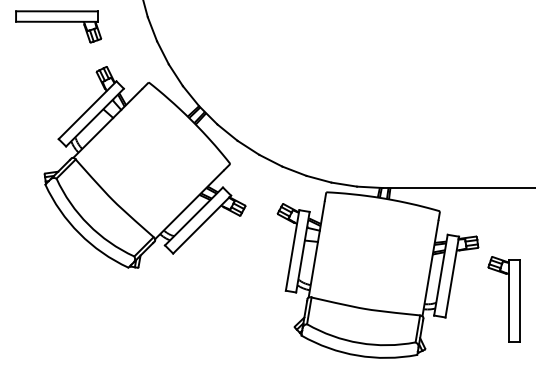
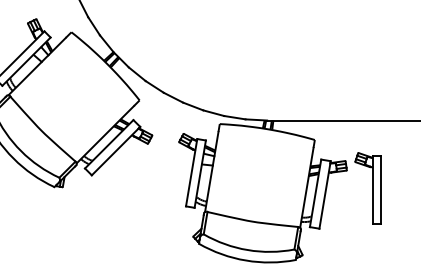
part: (503, 299) -> (367, 188), moved

